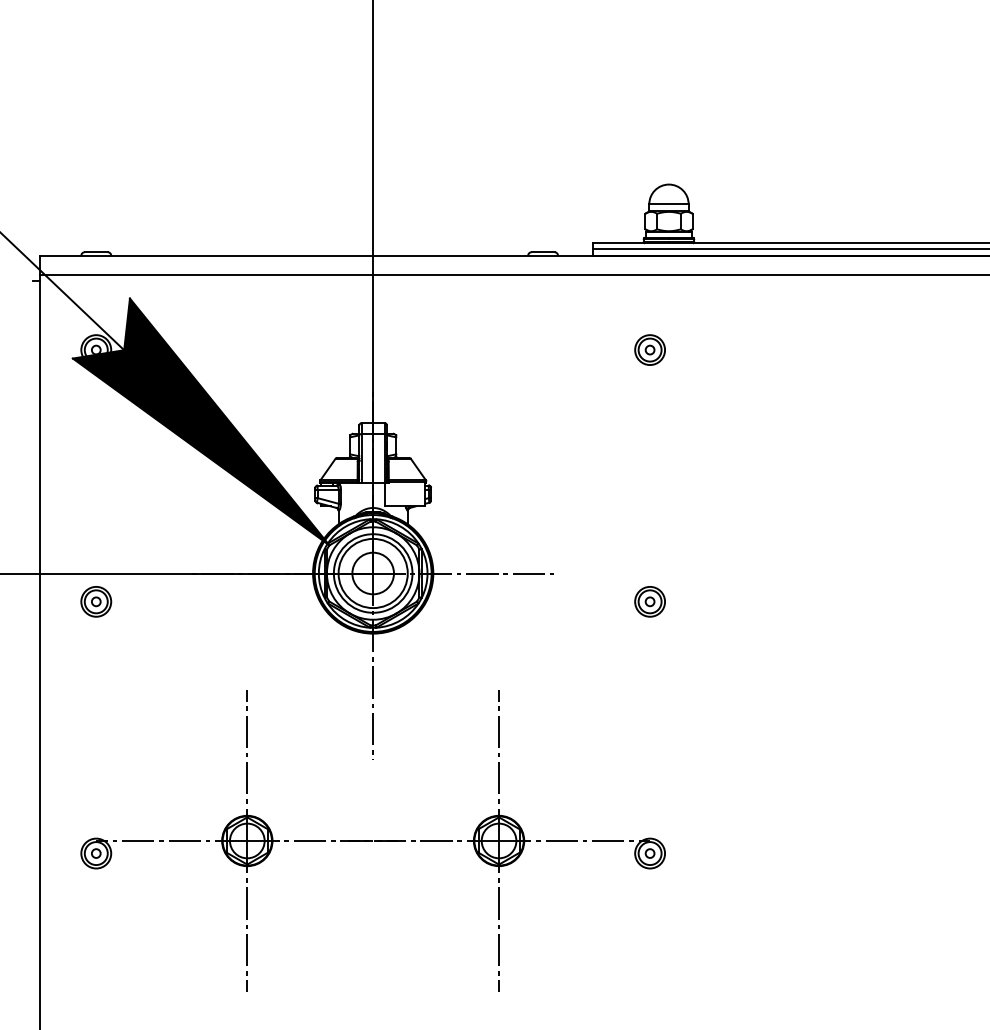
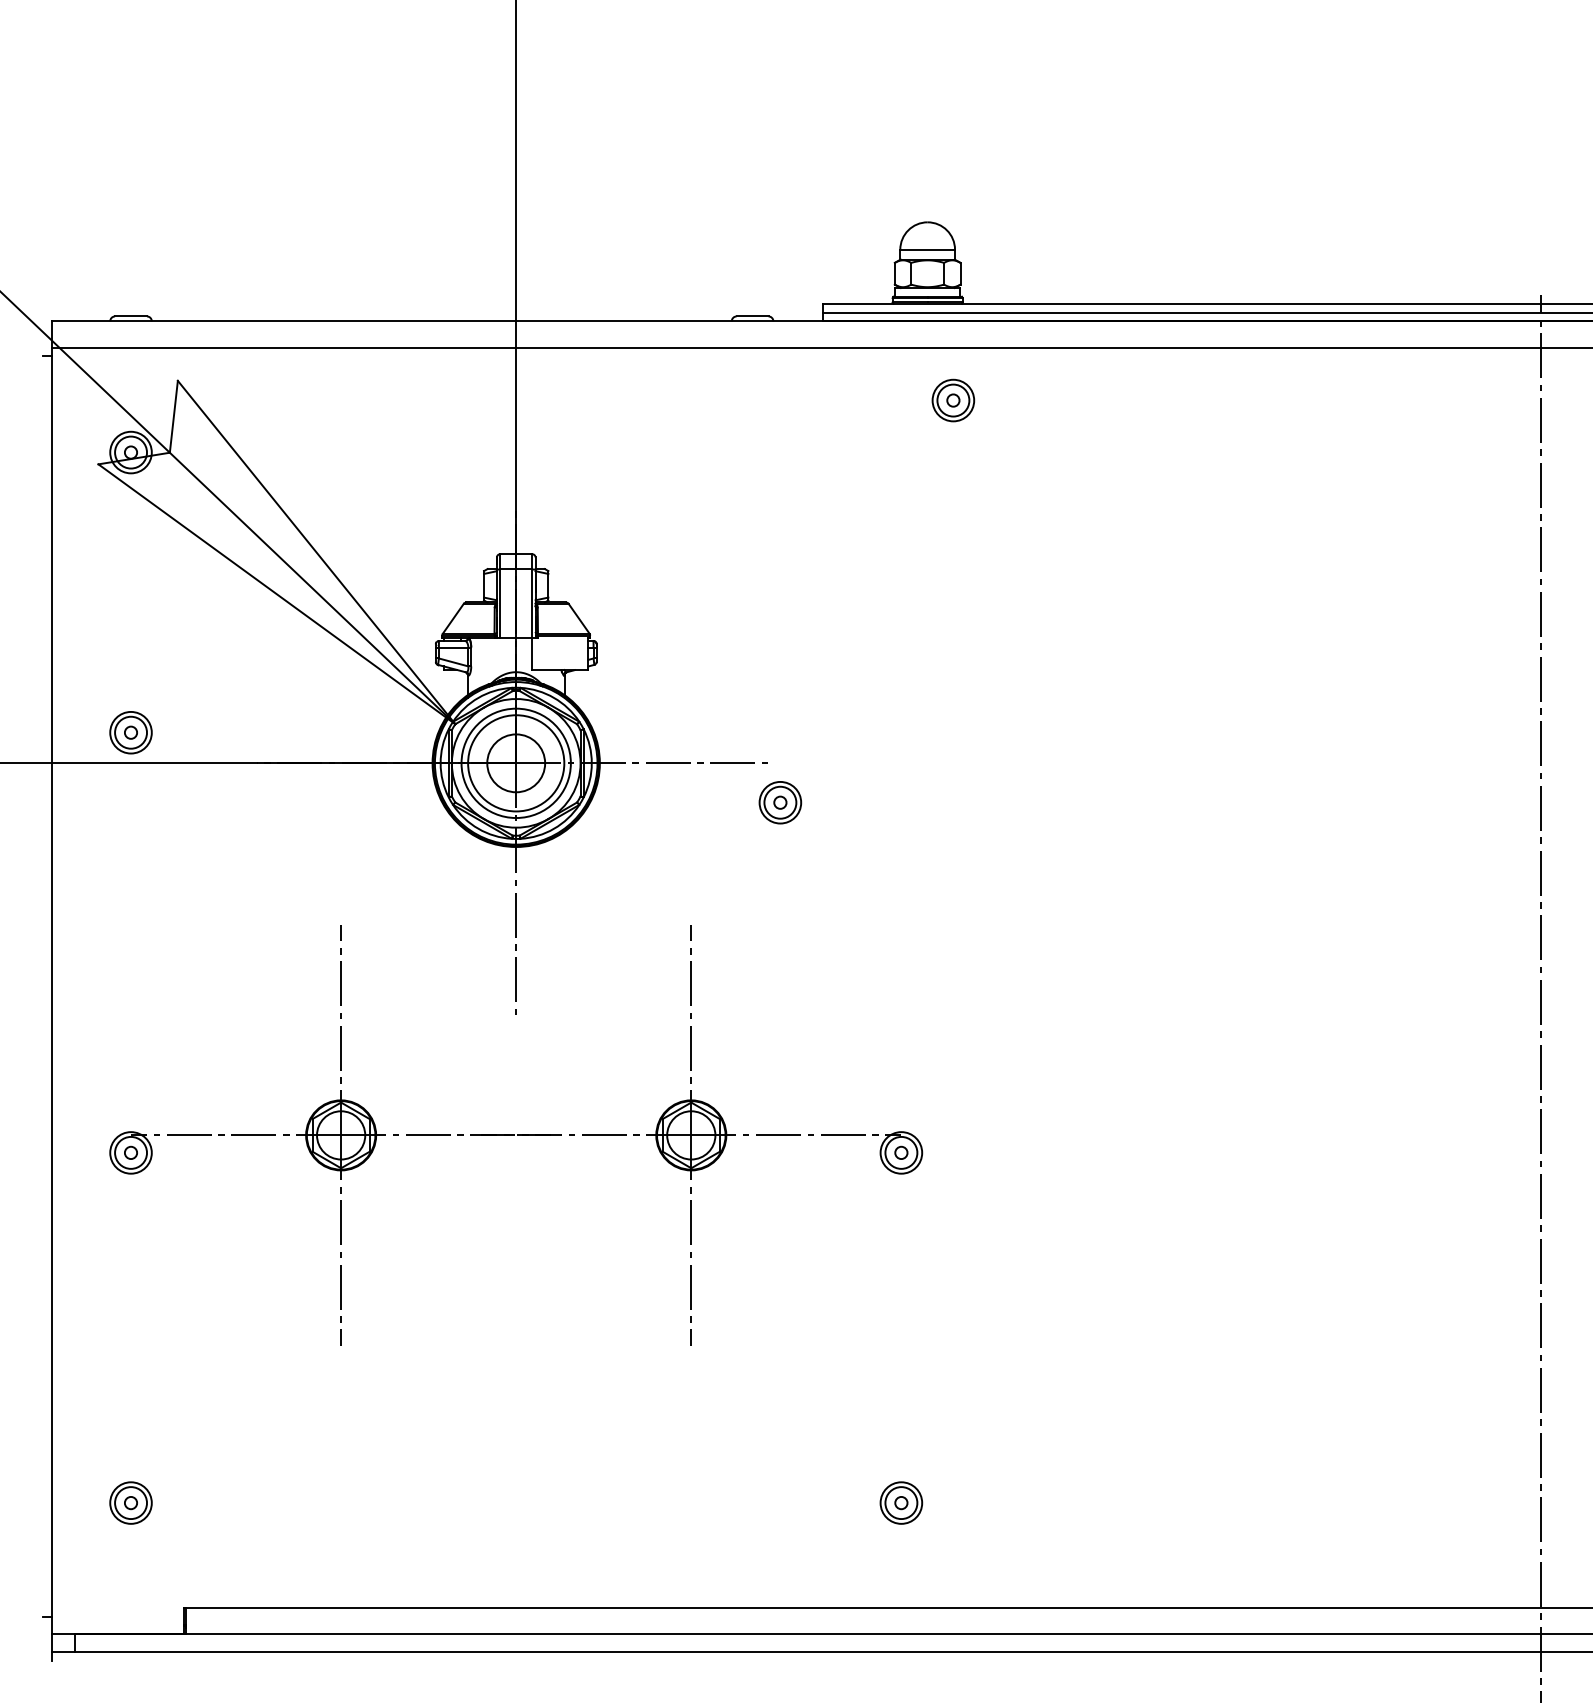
part: (650, 350) -> (953, 400), moved
fill: (200, 421) -> (276, 552), removed
part: (95, 601) -> (130, 732), moved
part: (650, 601) -> (780, 802), moved

